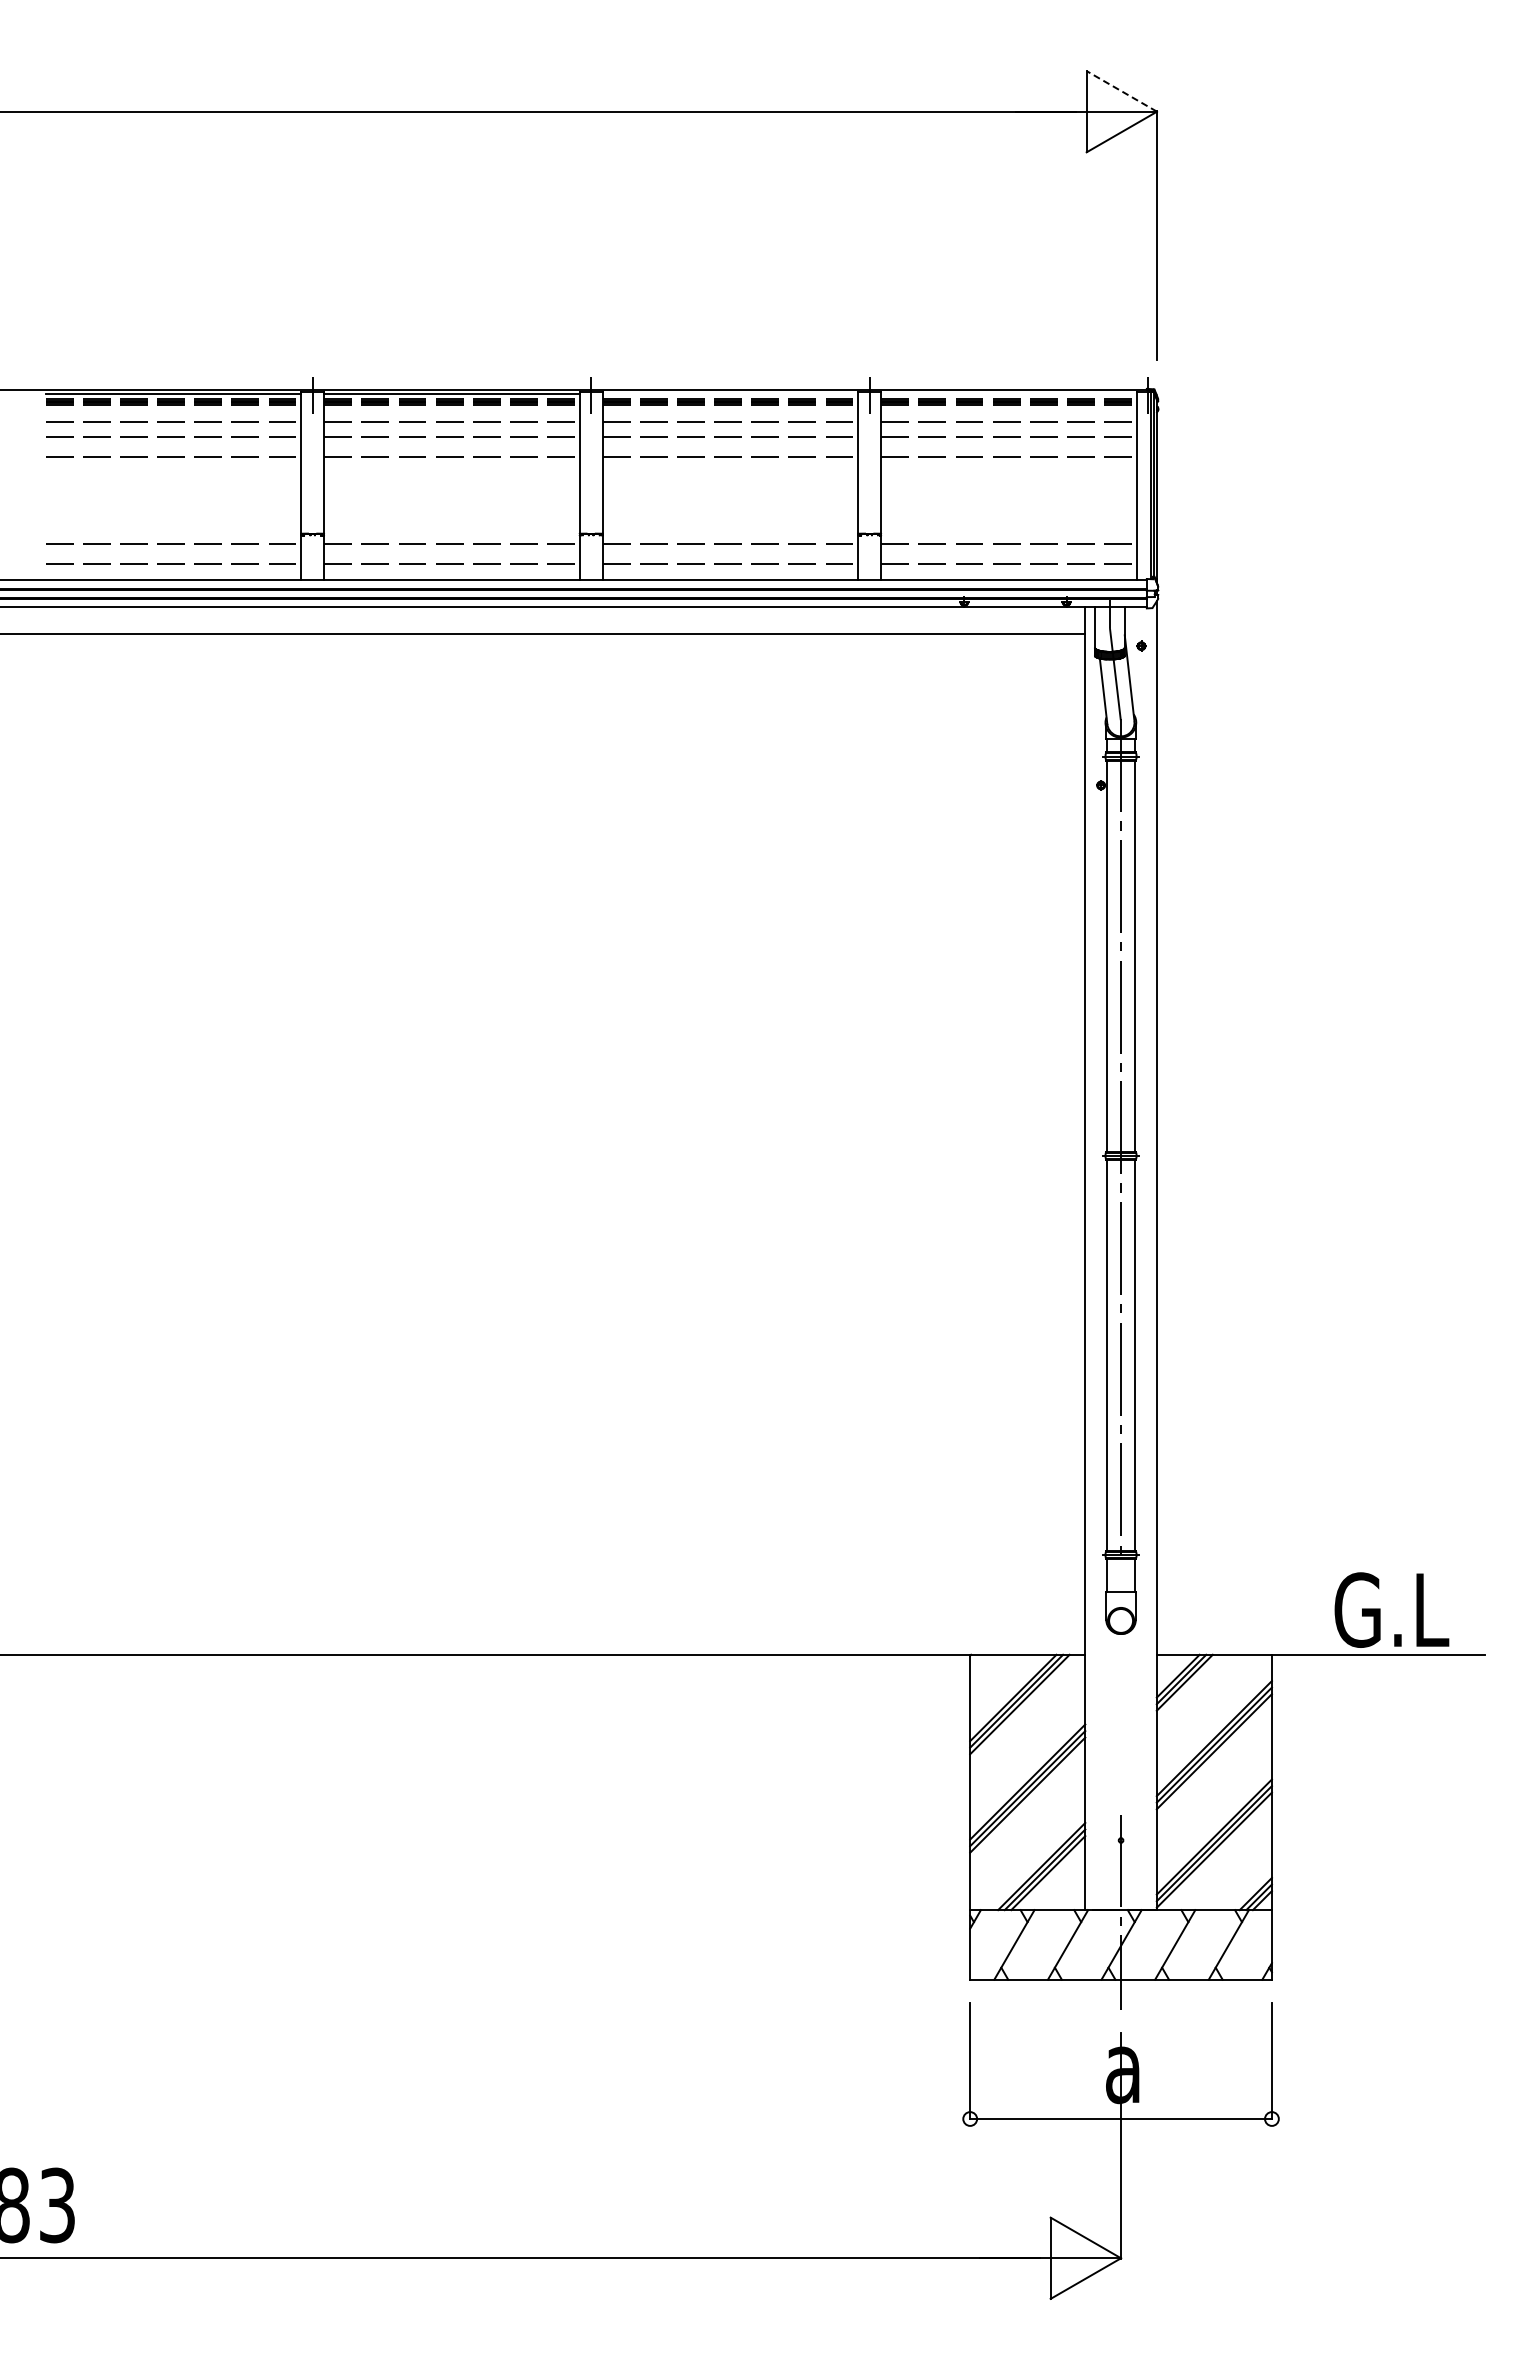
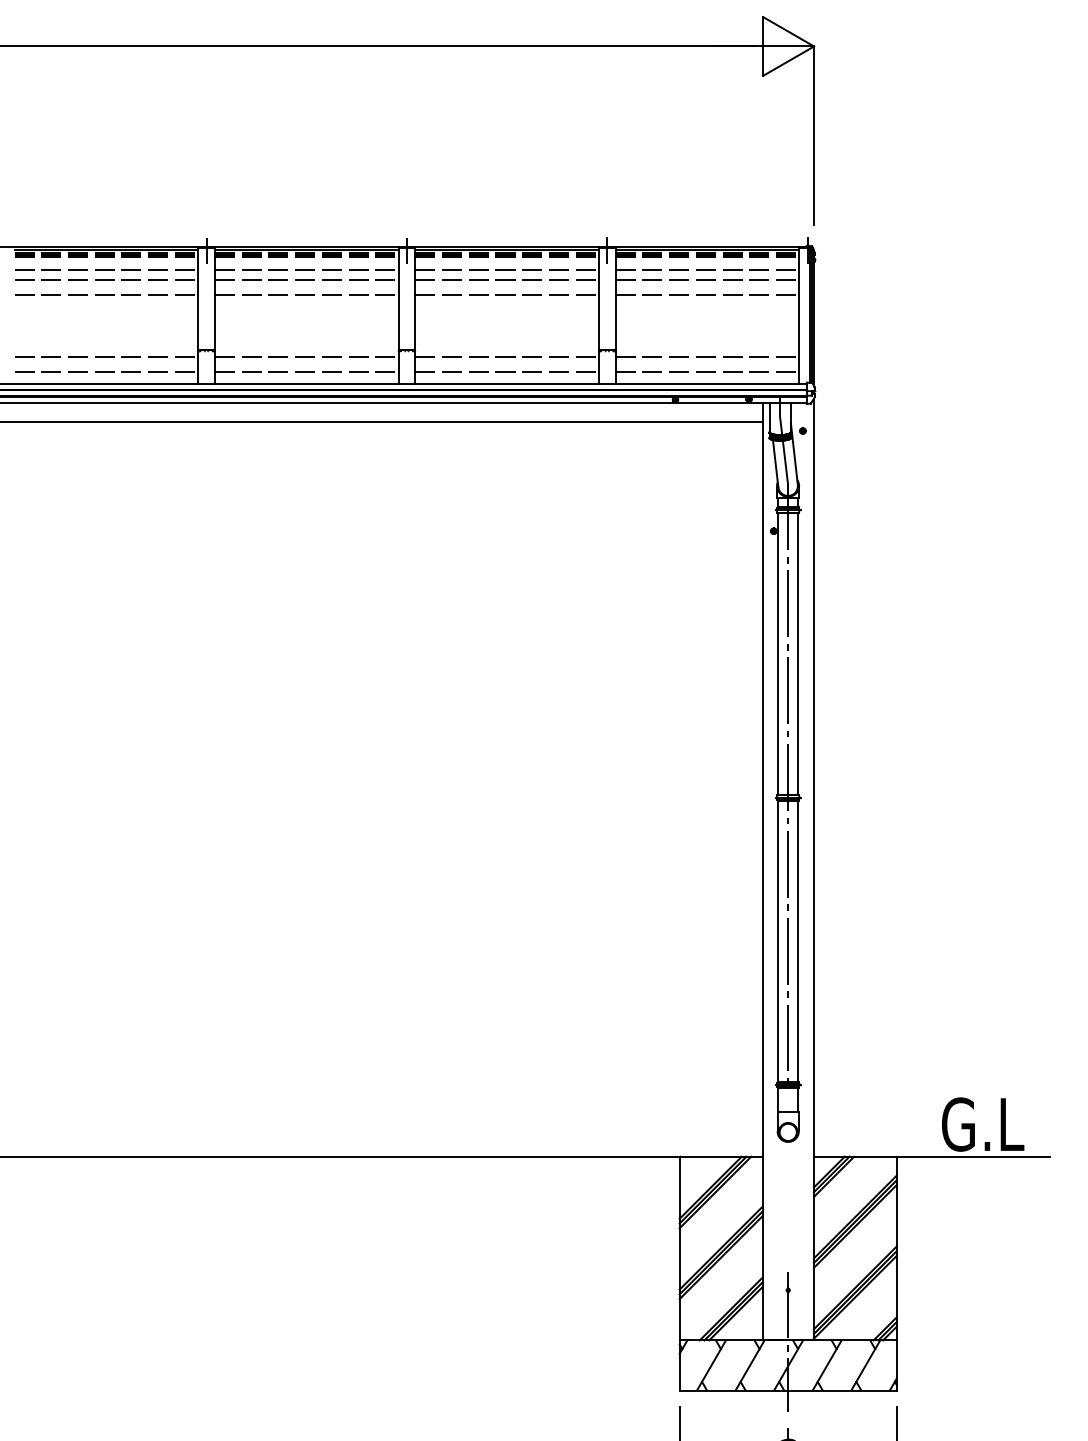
line: (1121, 91) -> (788, 31), dashed -> solid
line: (730, 394) -> (507, 249), added
line: (1008, 394) -> (707, 249), added

